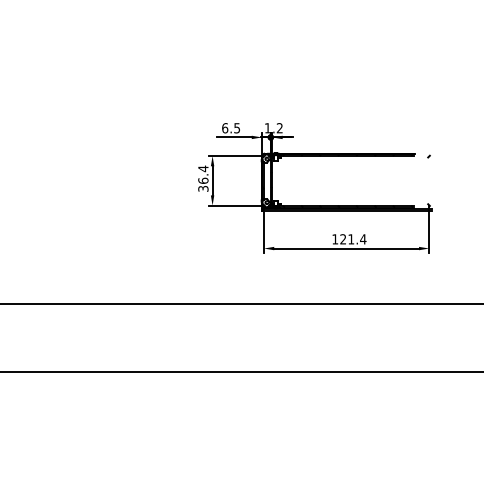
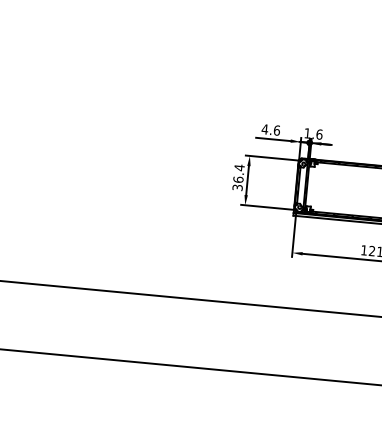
text: (230, 128) -> (270, 130), 6.5 -> 4.6
text: (279, 128) -> (319, 134), 1.2 -> 1.6

